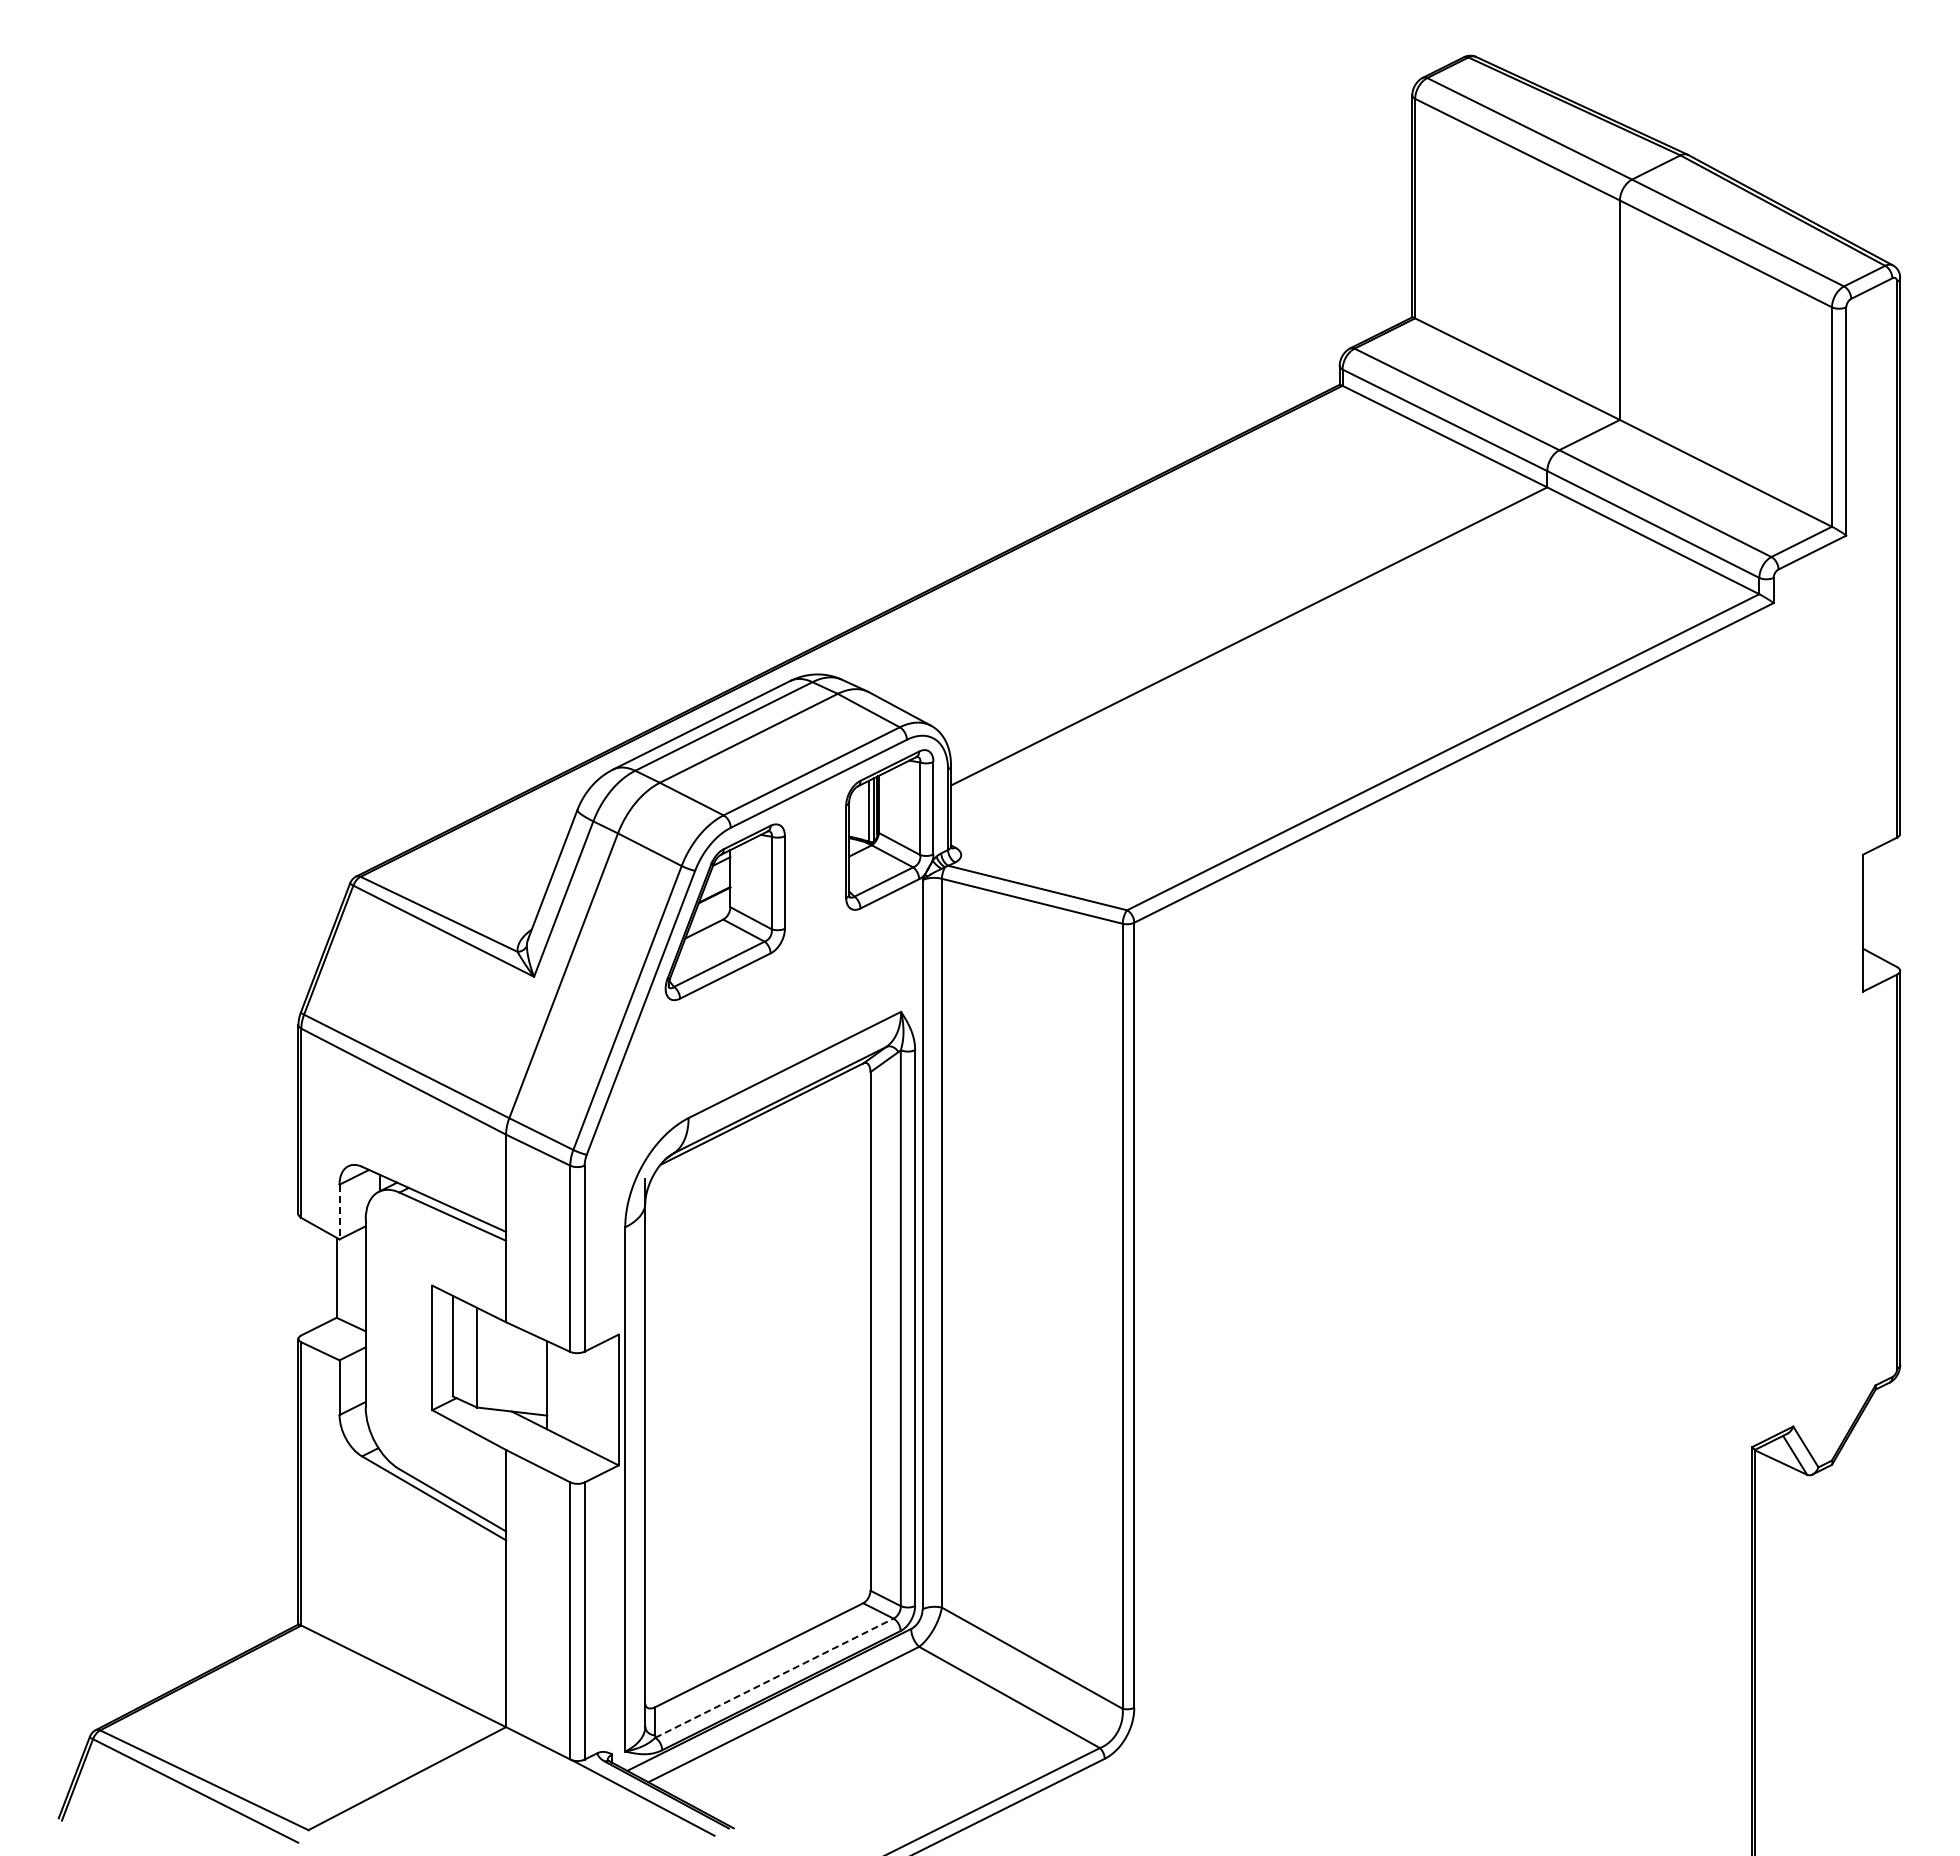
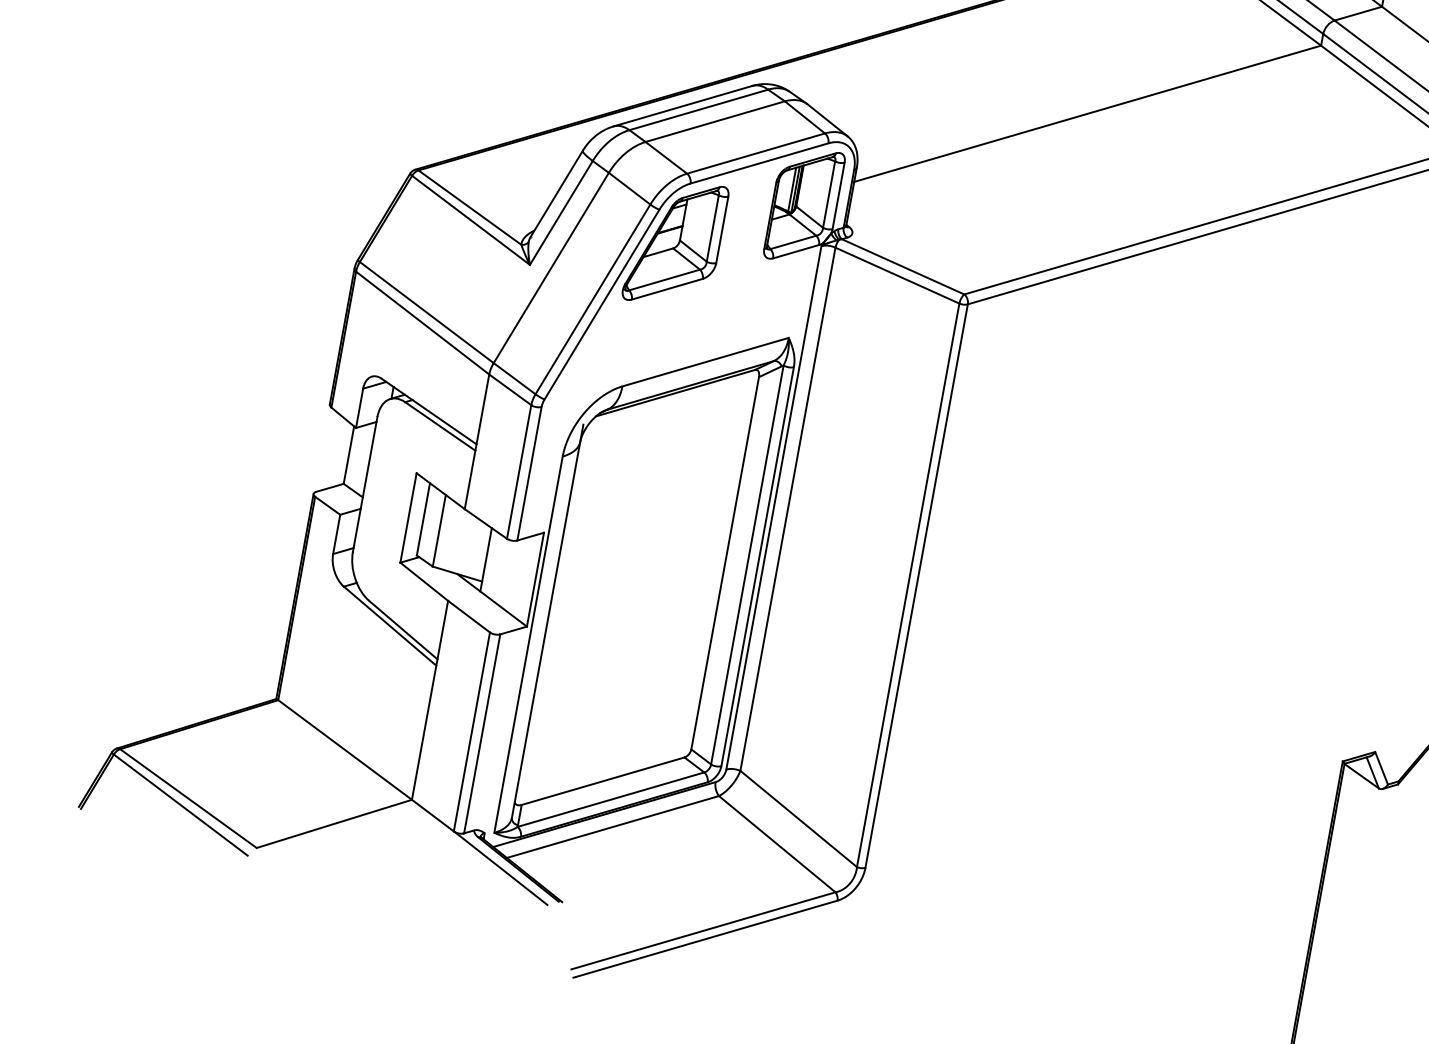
line: (339, 1212) -> (359, 408), dashed -> solid
line: (774, 1678) -> (610, 799), dashed -> solid

